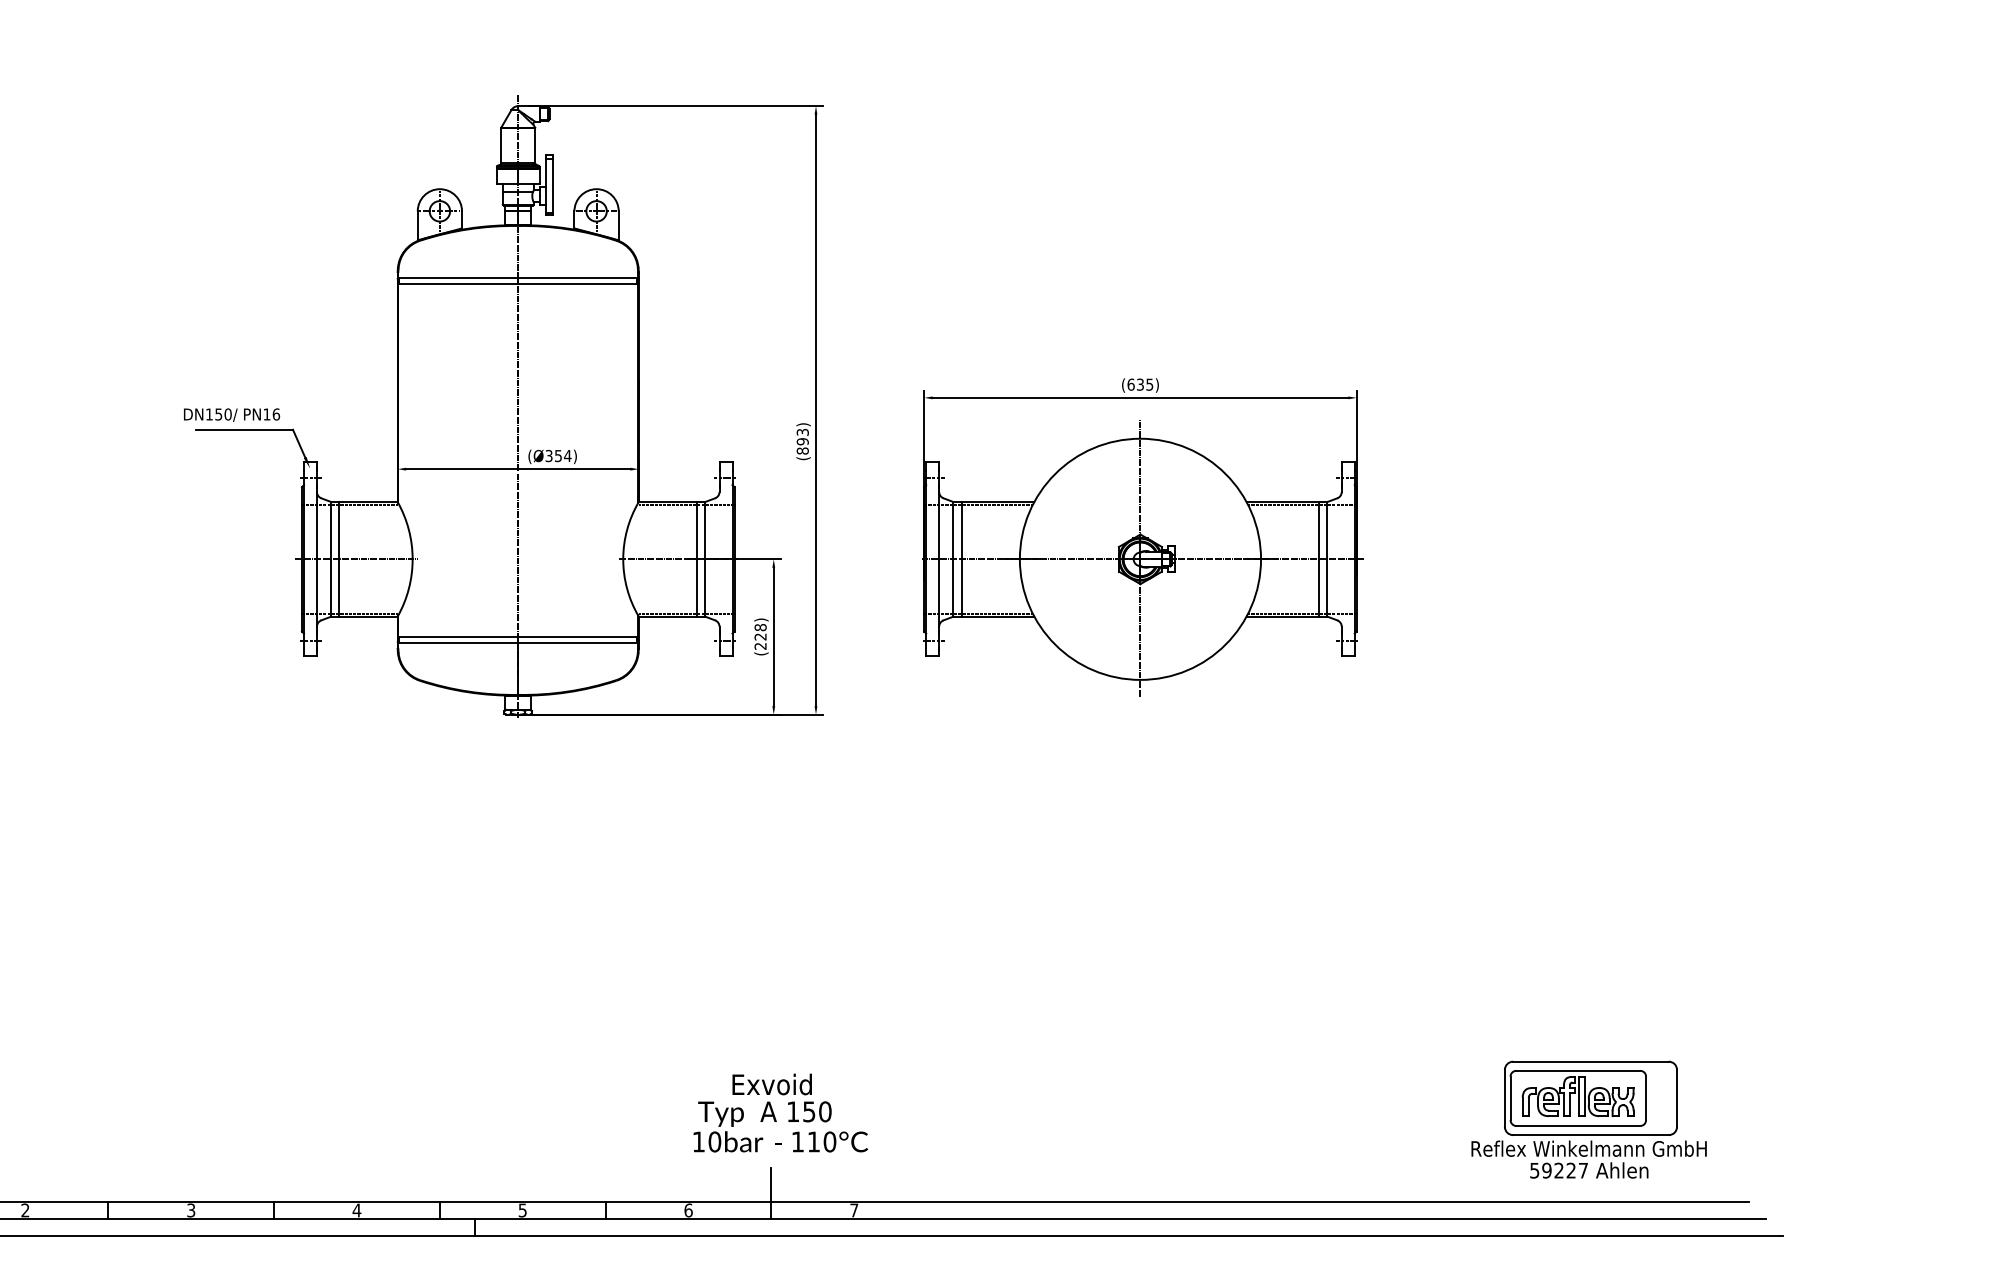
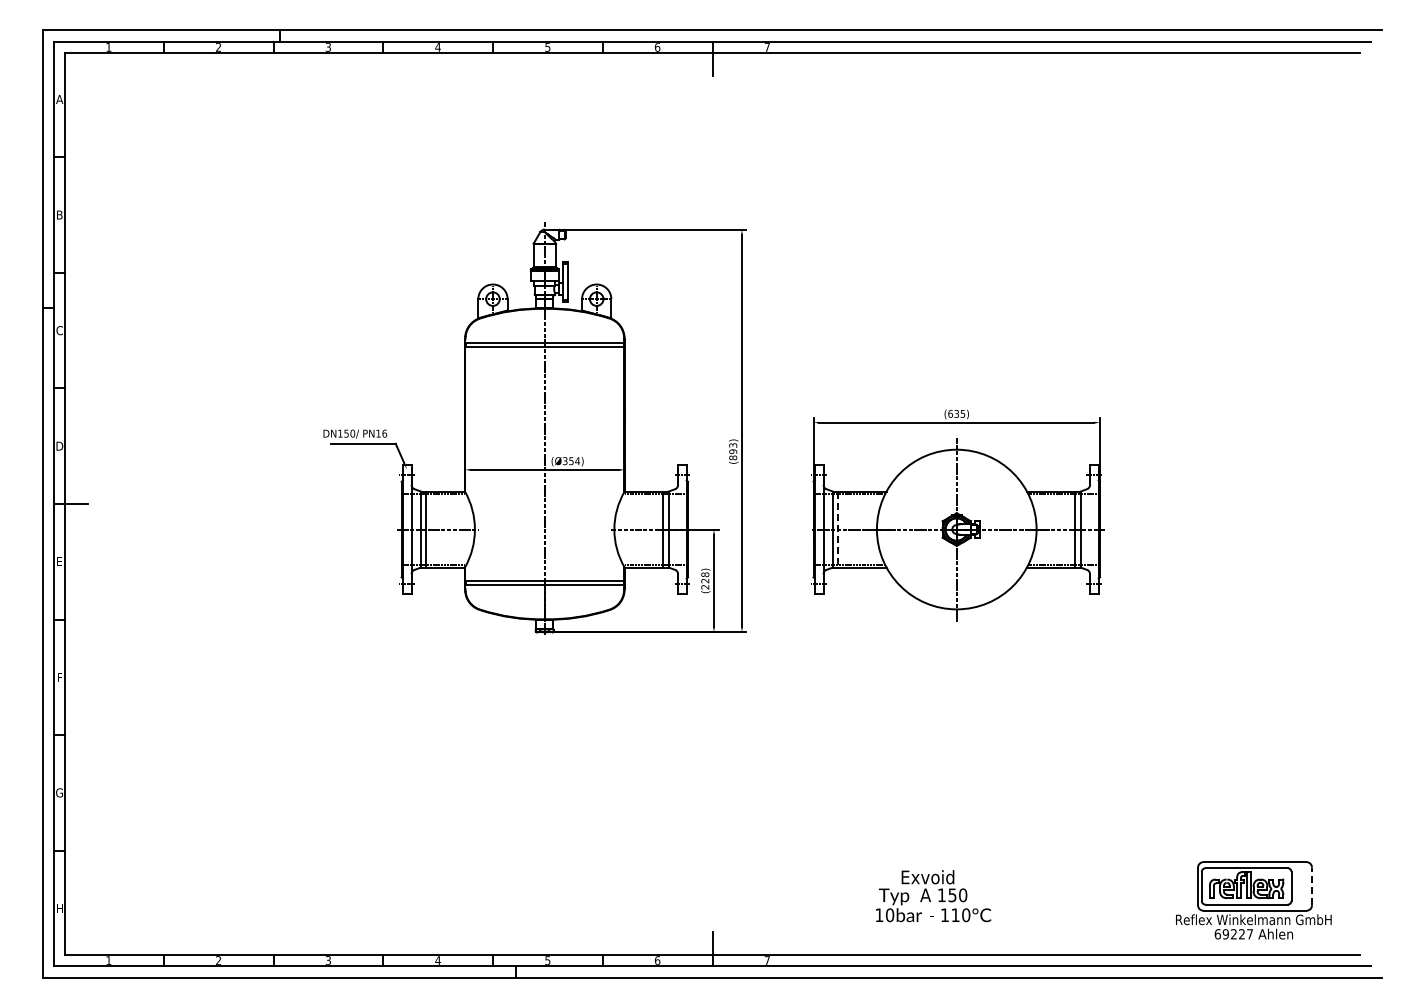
line: (961, 559) -> (838, 529), solid -> dashed
line: (1677, 1098) -> (1312, 886), solid -> dashed
text: (780, 1113) -> (933, 896), moved
text: (1534, 1171) -> (1217, 934), 59227 -> 69227

